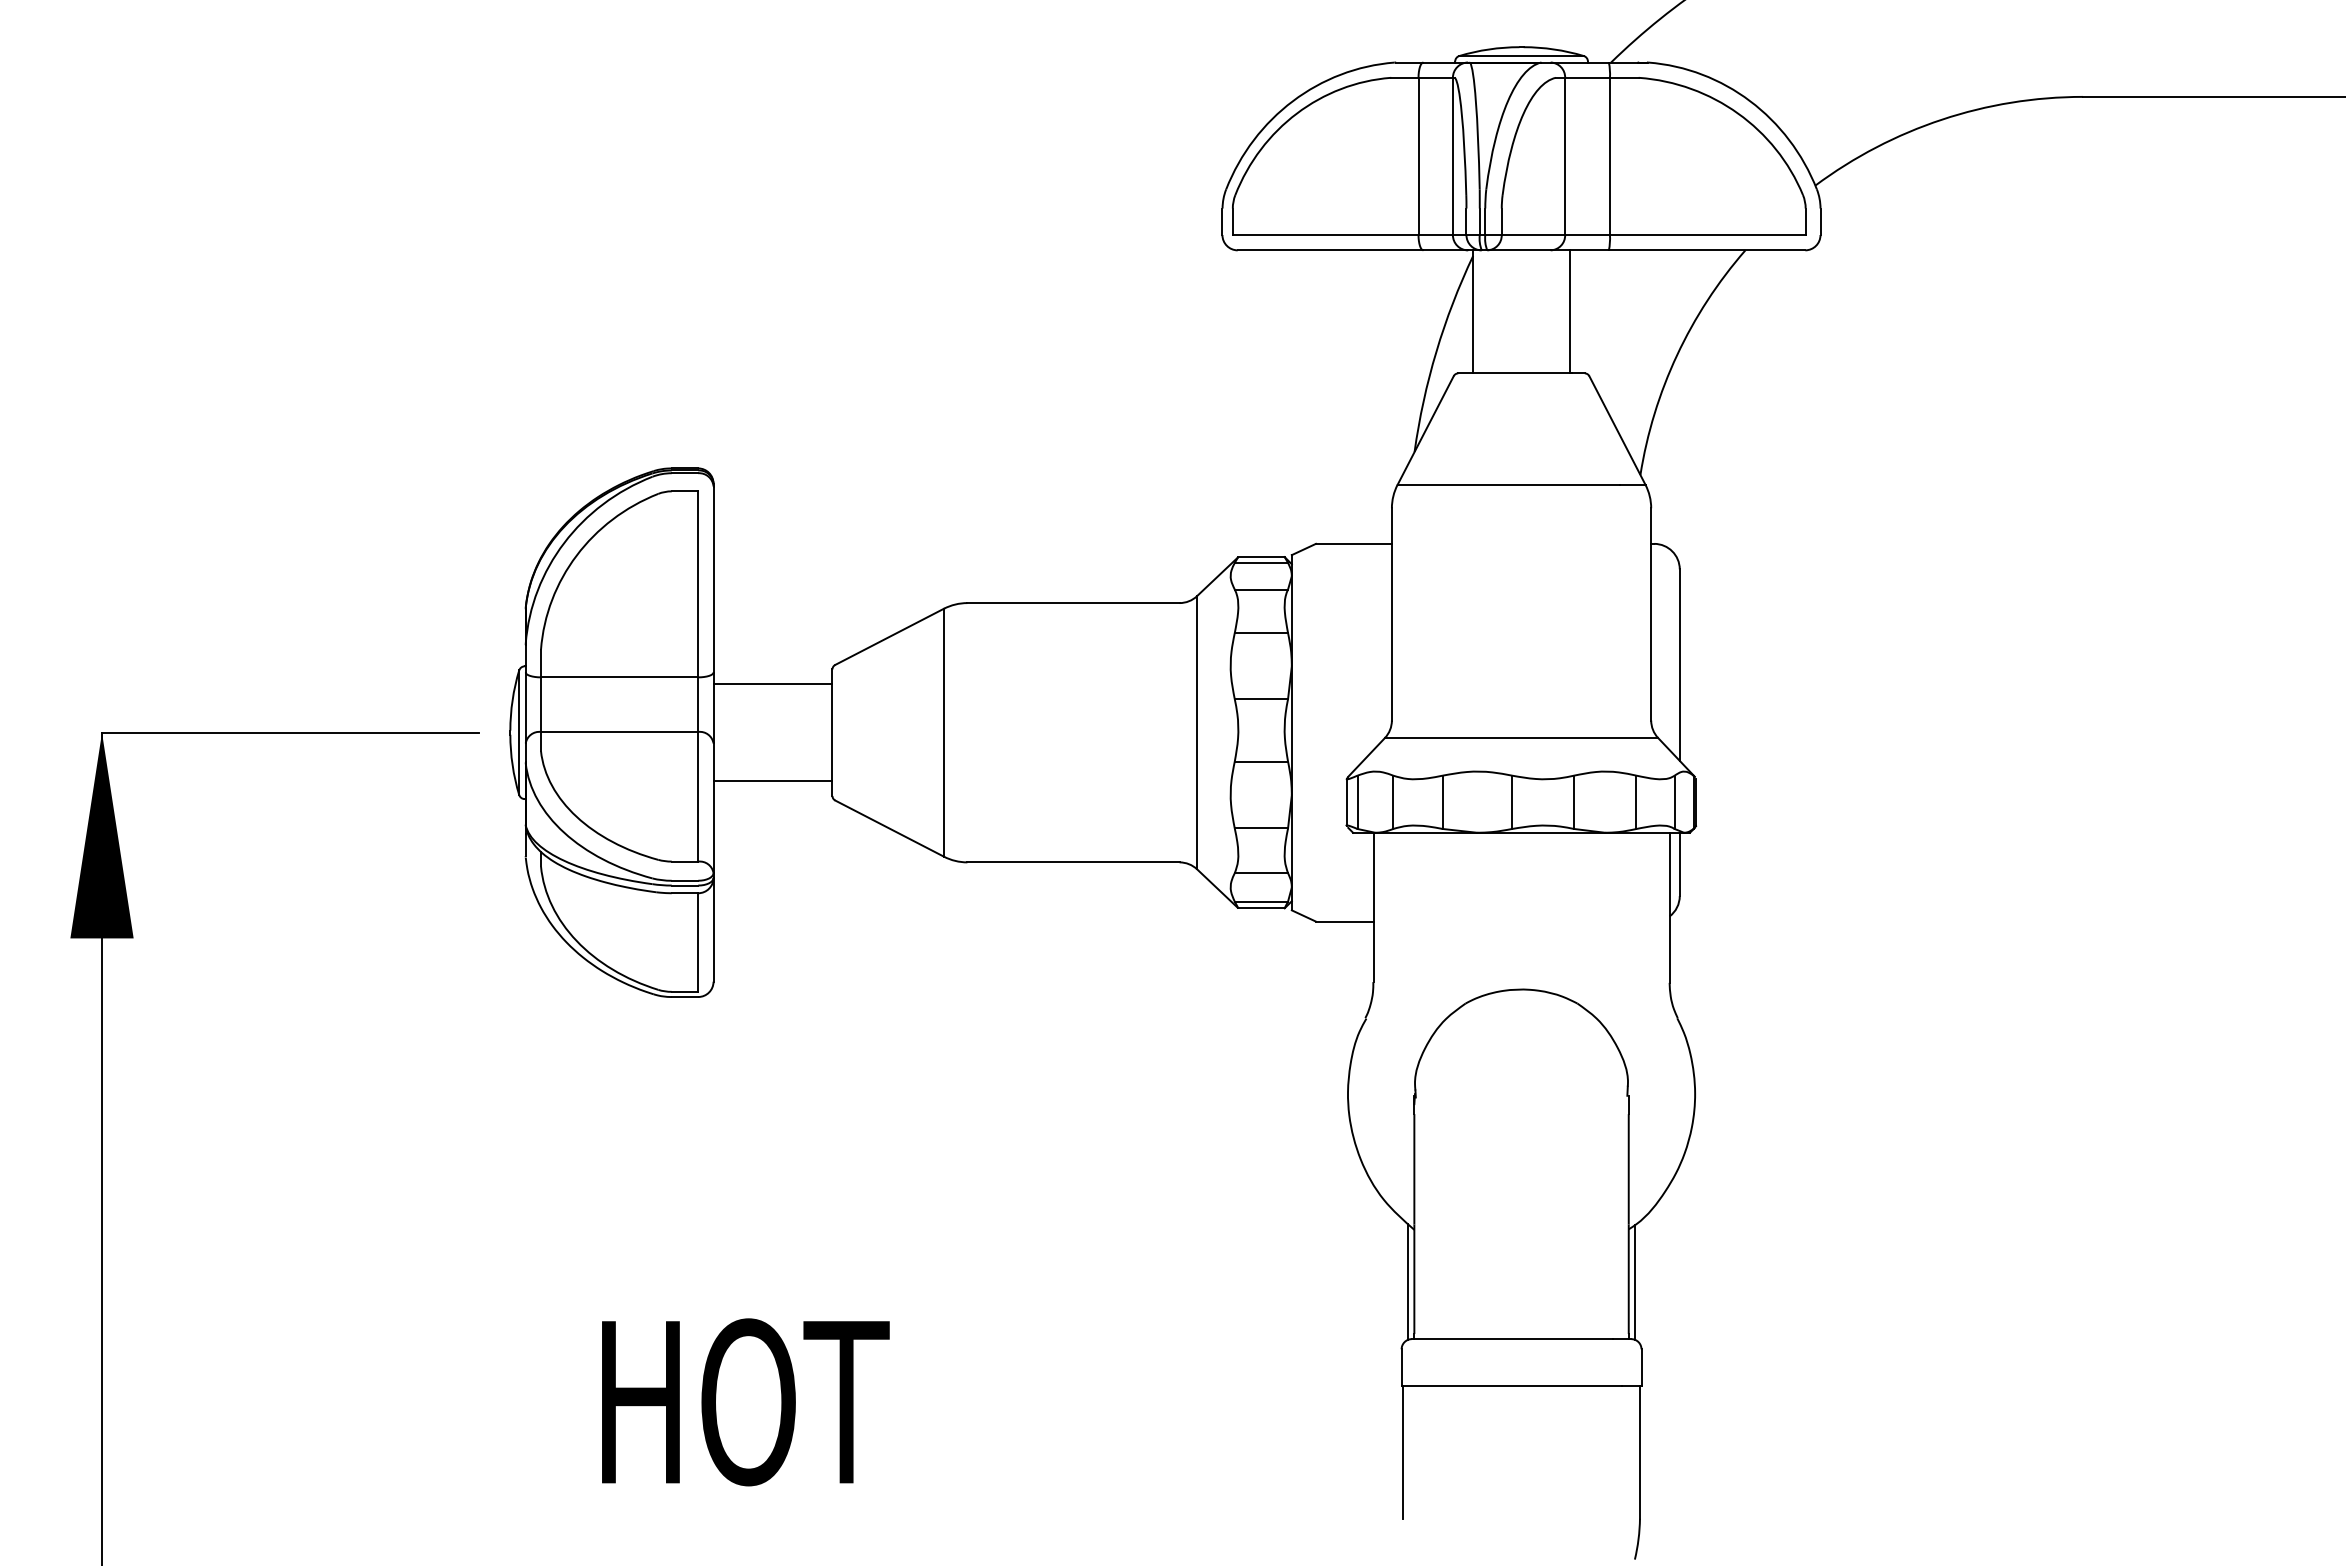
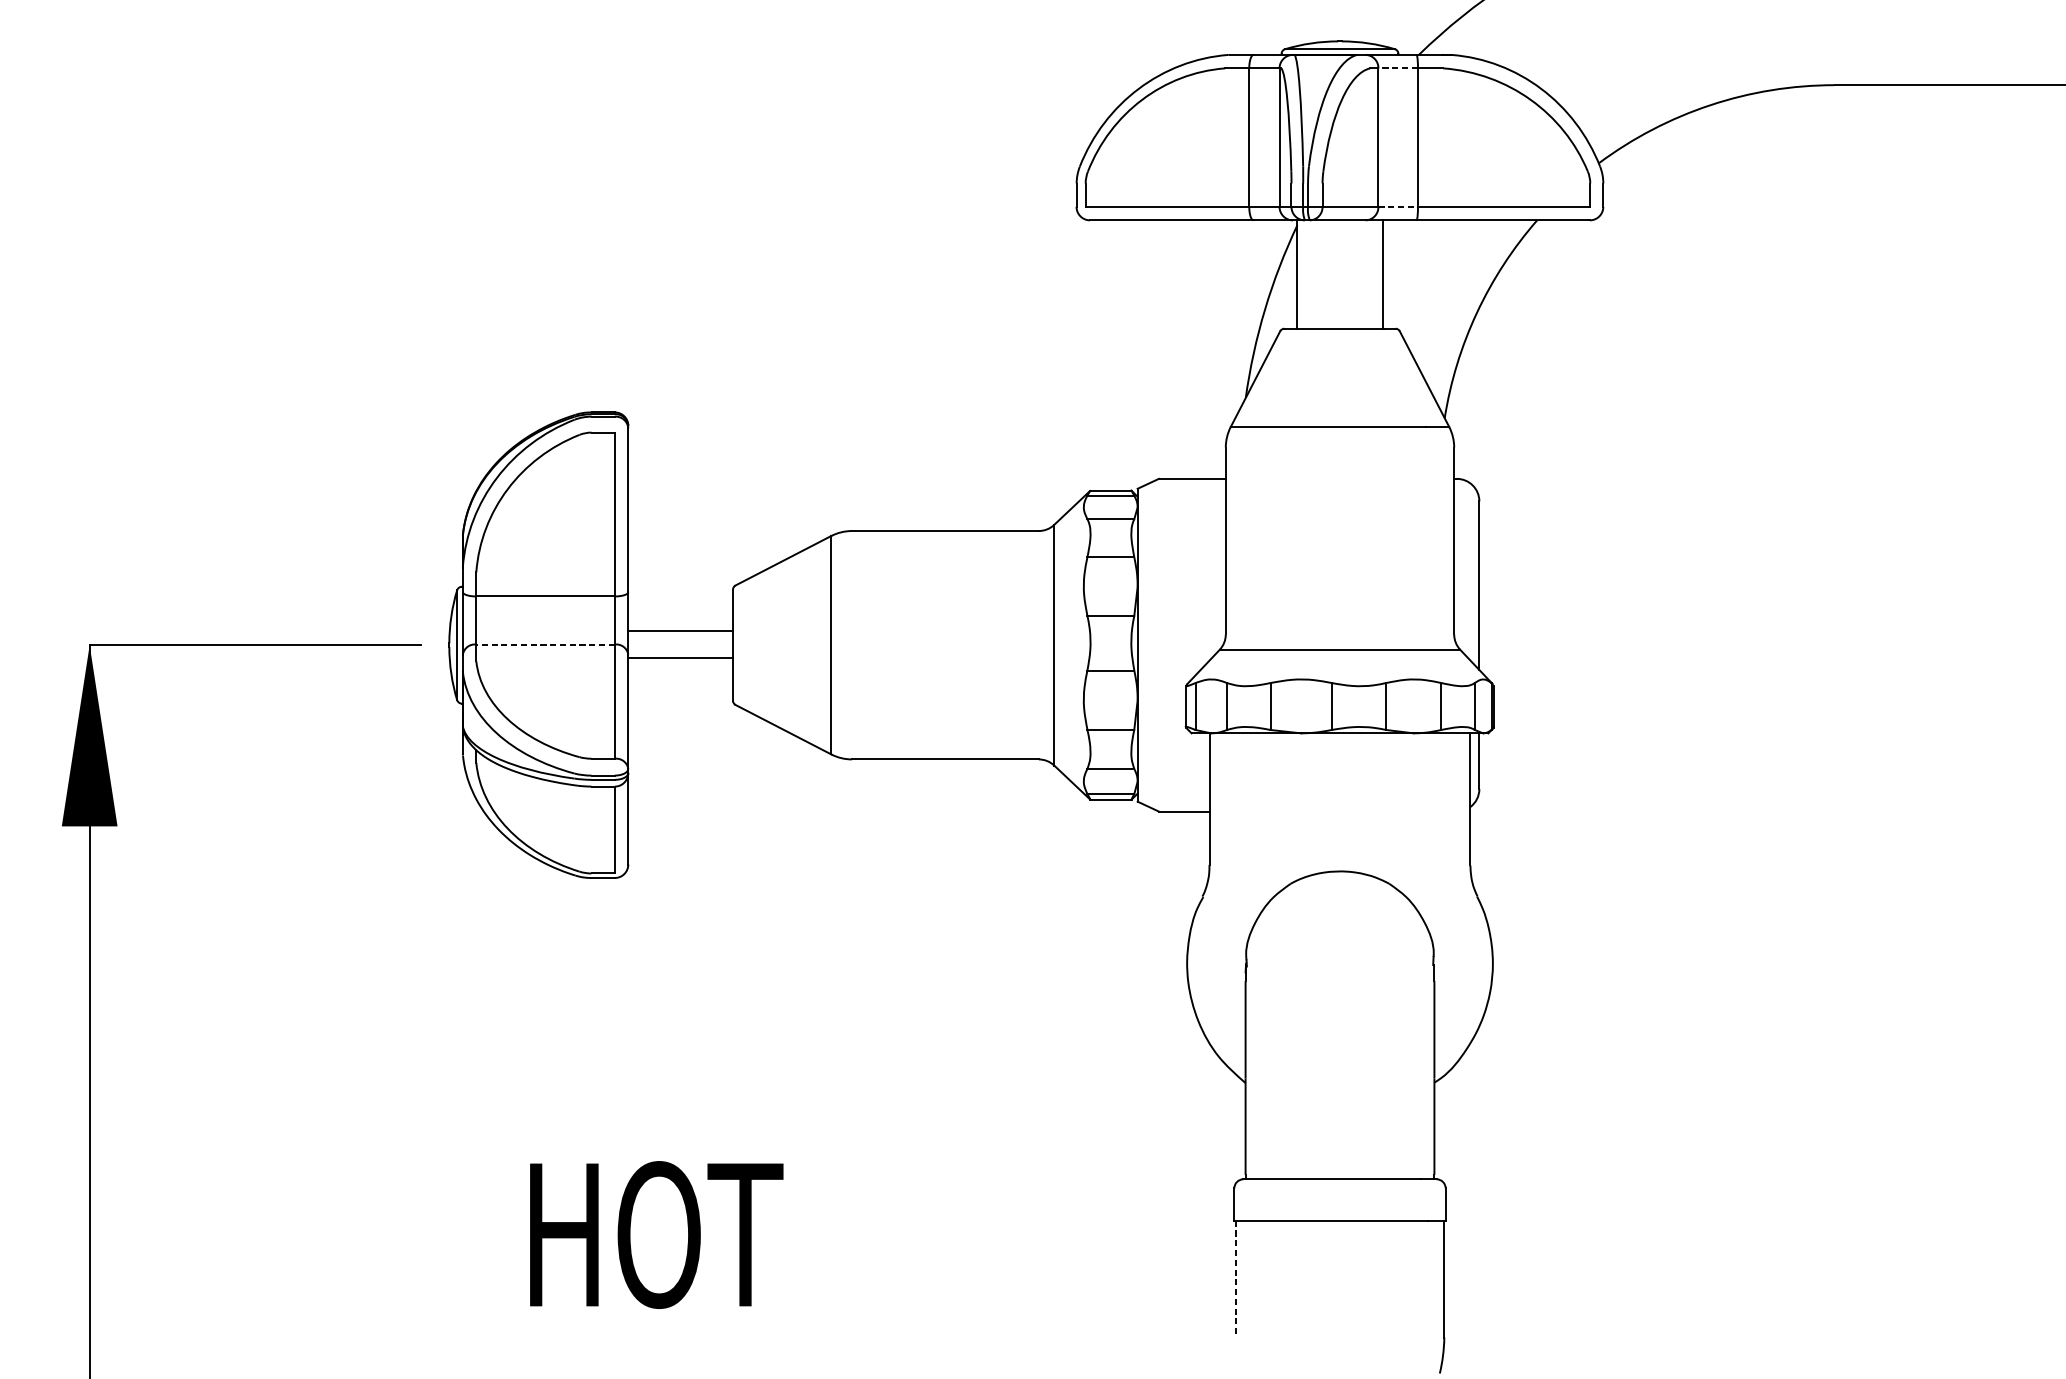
line: (1587, 77) -> (1398, 68), solid -> dashed
line: (1588, 235) -> (1398, 207), solid -> dashed
line: (772, 684) -> (680, 658), moved
line: (619, 731) -> (545, 644), solid -> dashed
line: (772, 781) -> (680, 630), moved
line: (1408, 1281) -> (1240, 1128), removed
line: (1635, 1282) -> (1440, 1129), removed
line: (1403, 1452) -> (1236, 1279), solid -> dashed

